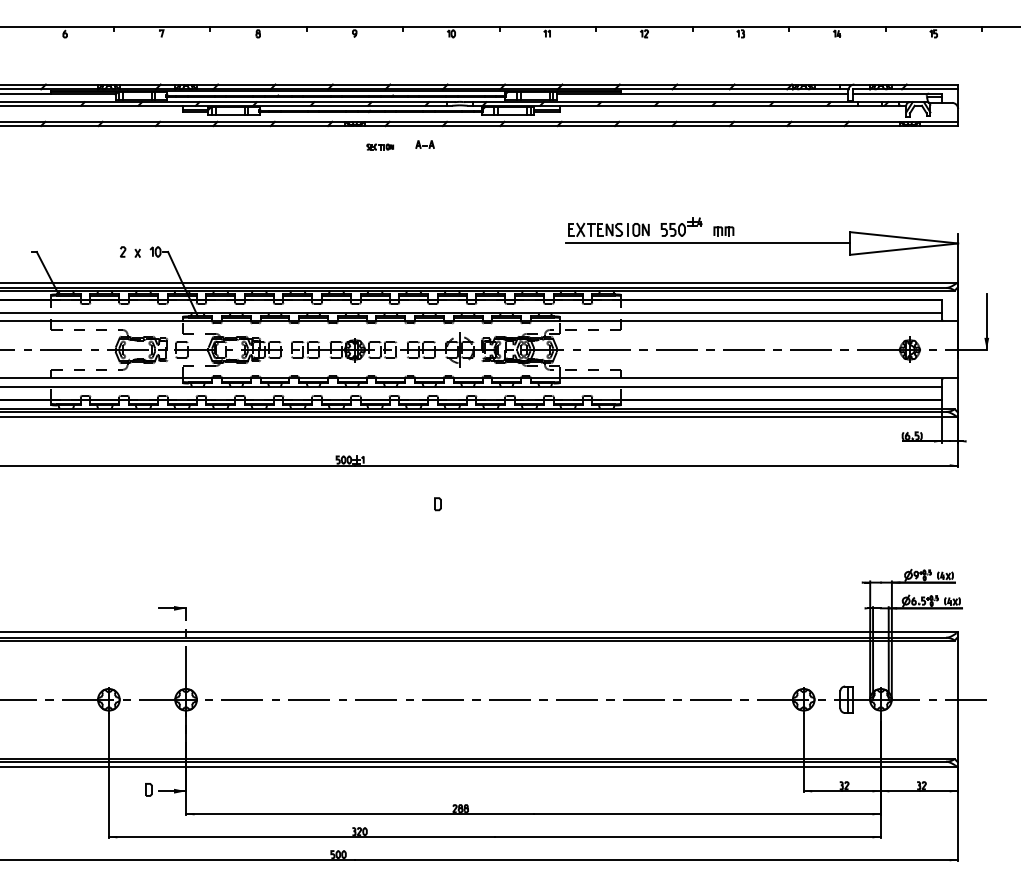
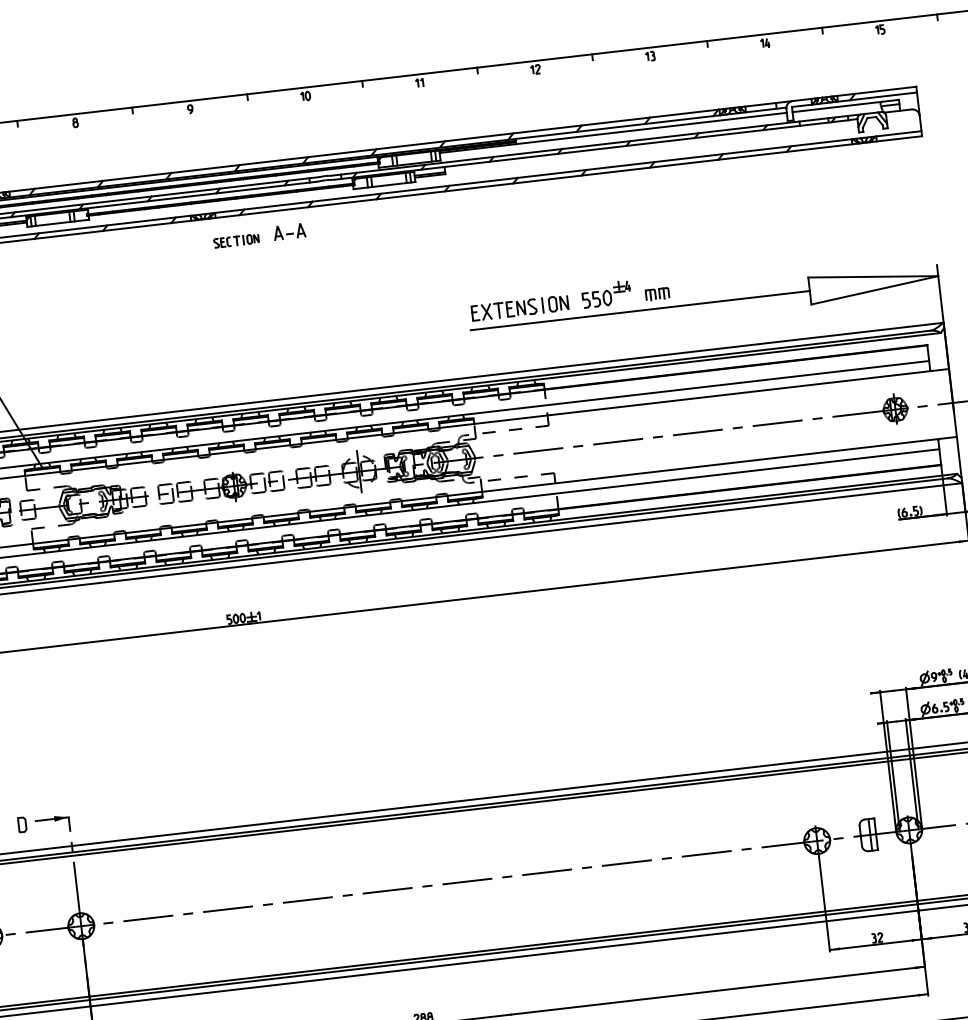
part: (424, 144) -> (288, 231), size x1.43
part: (379, 146) -> (235, 240), size x1.43
part: (437, 504) -> (21, 825), moved

